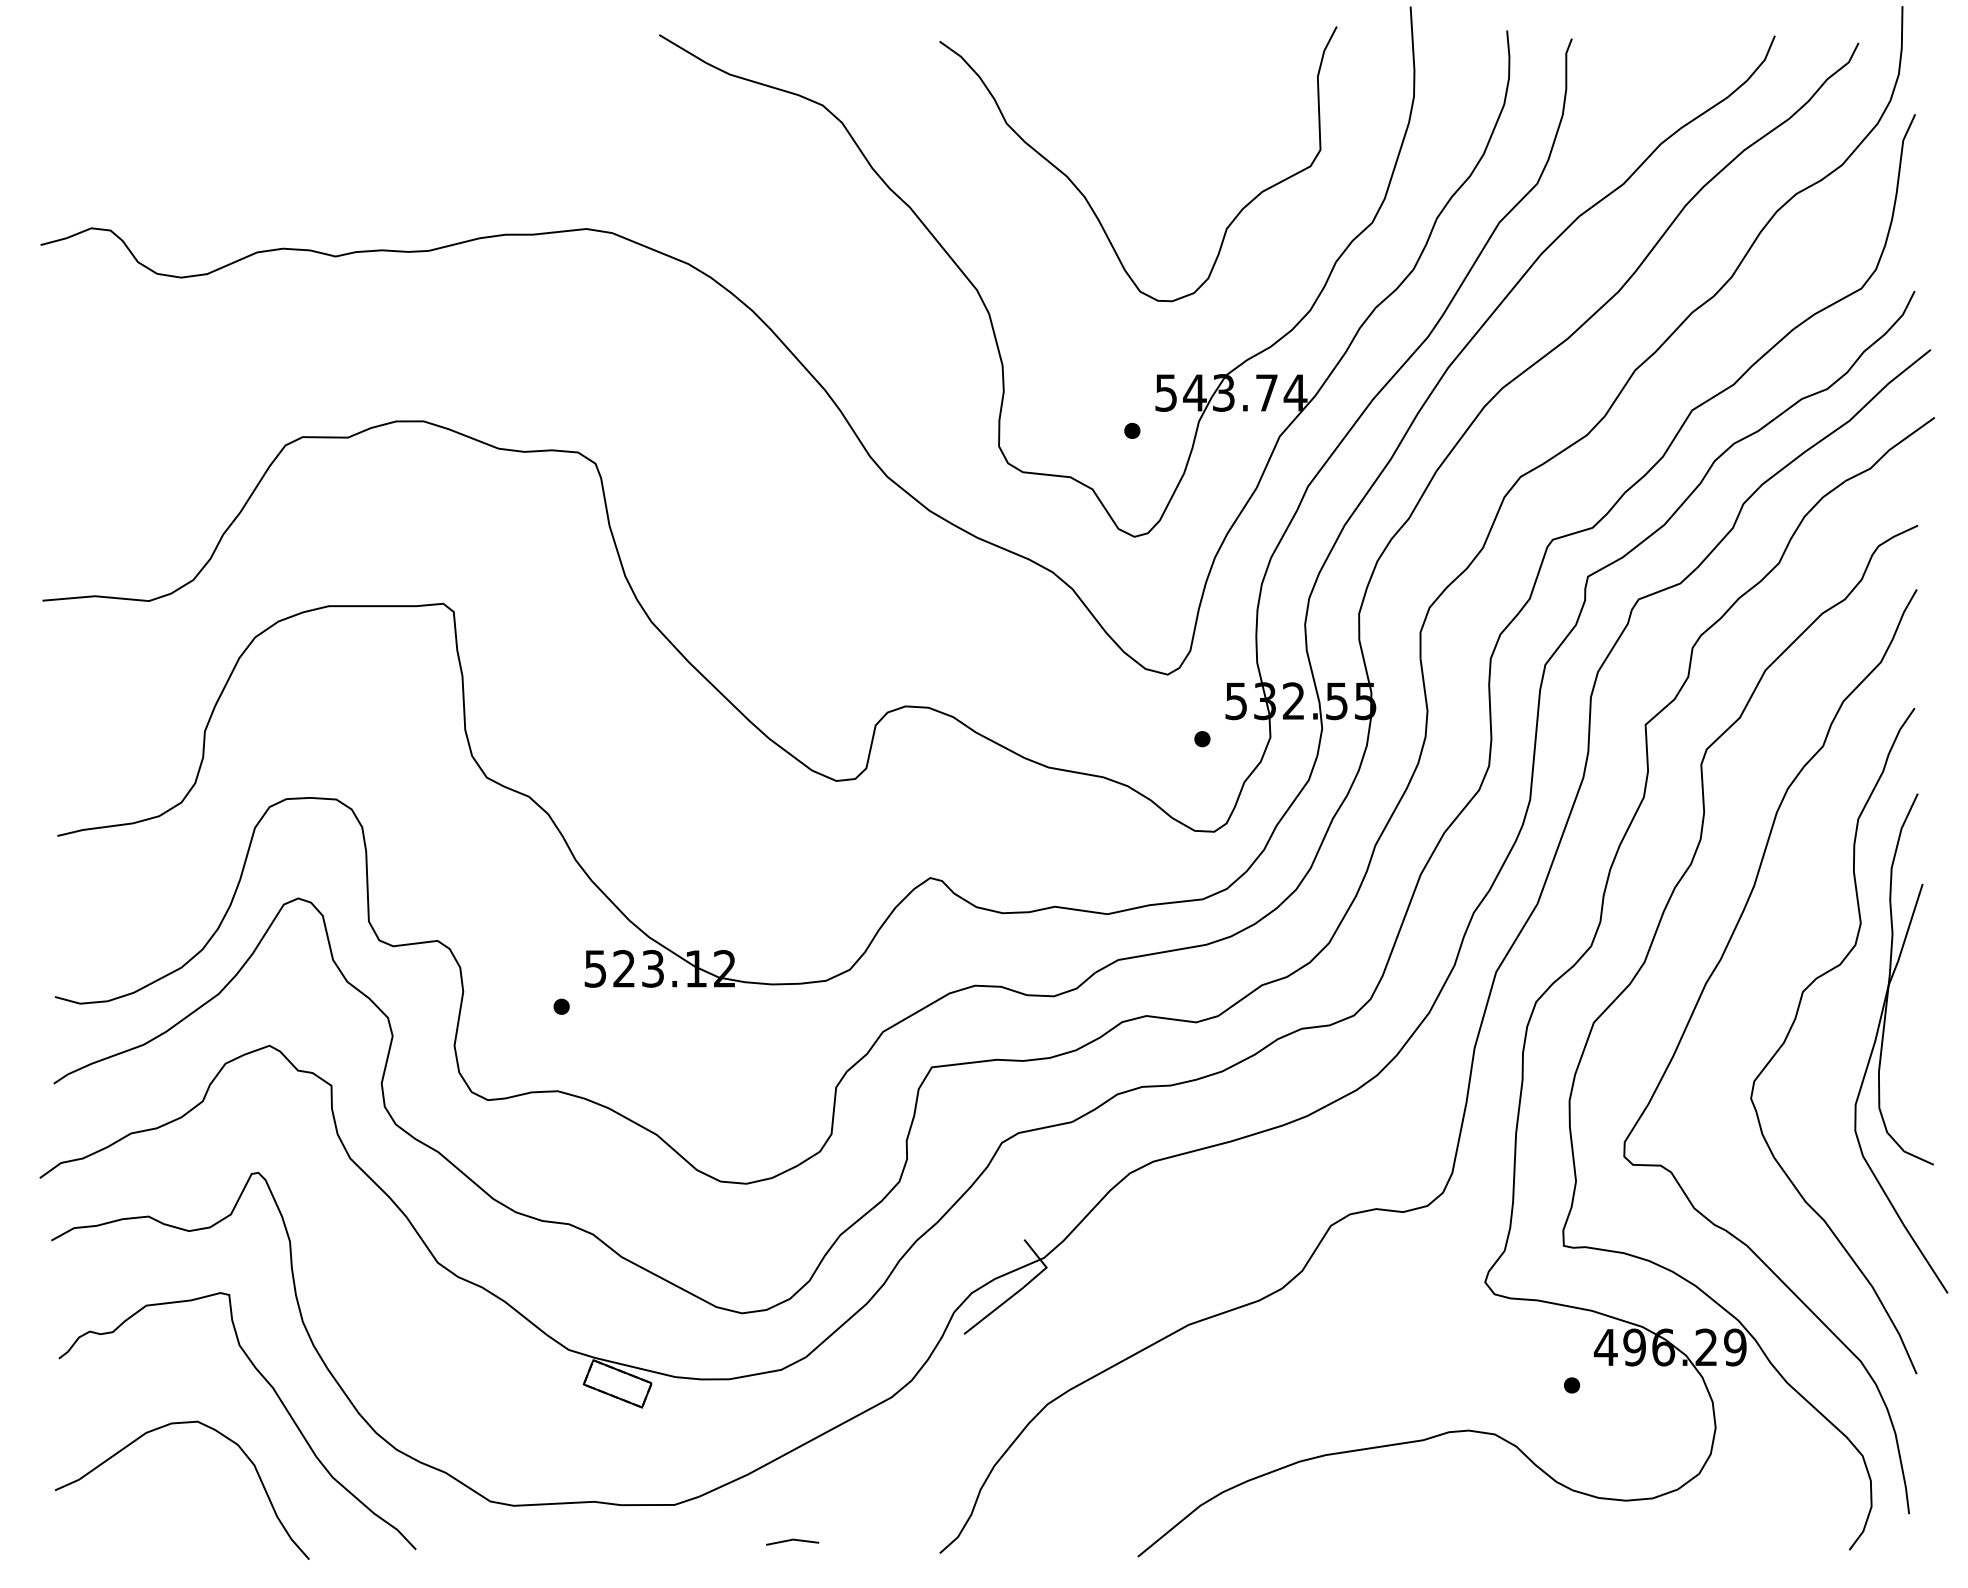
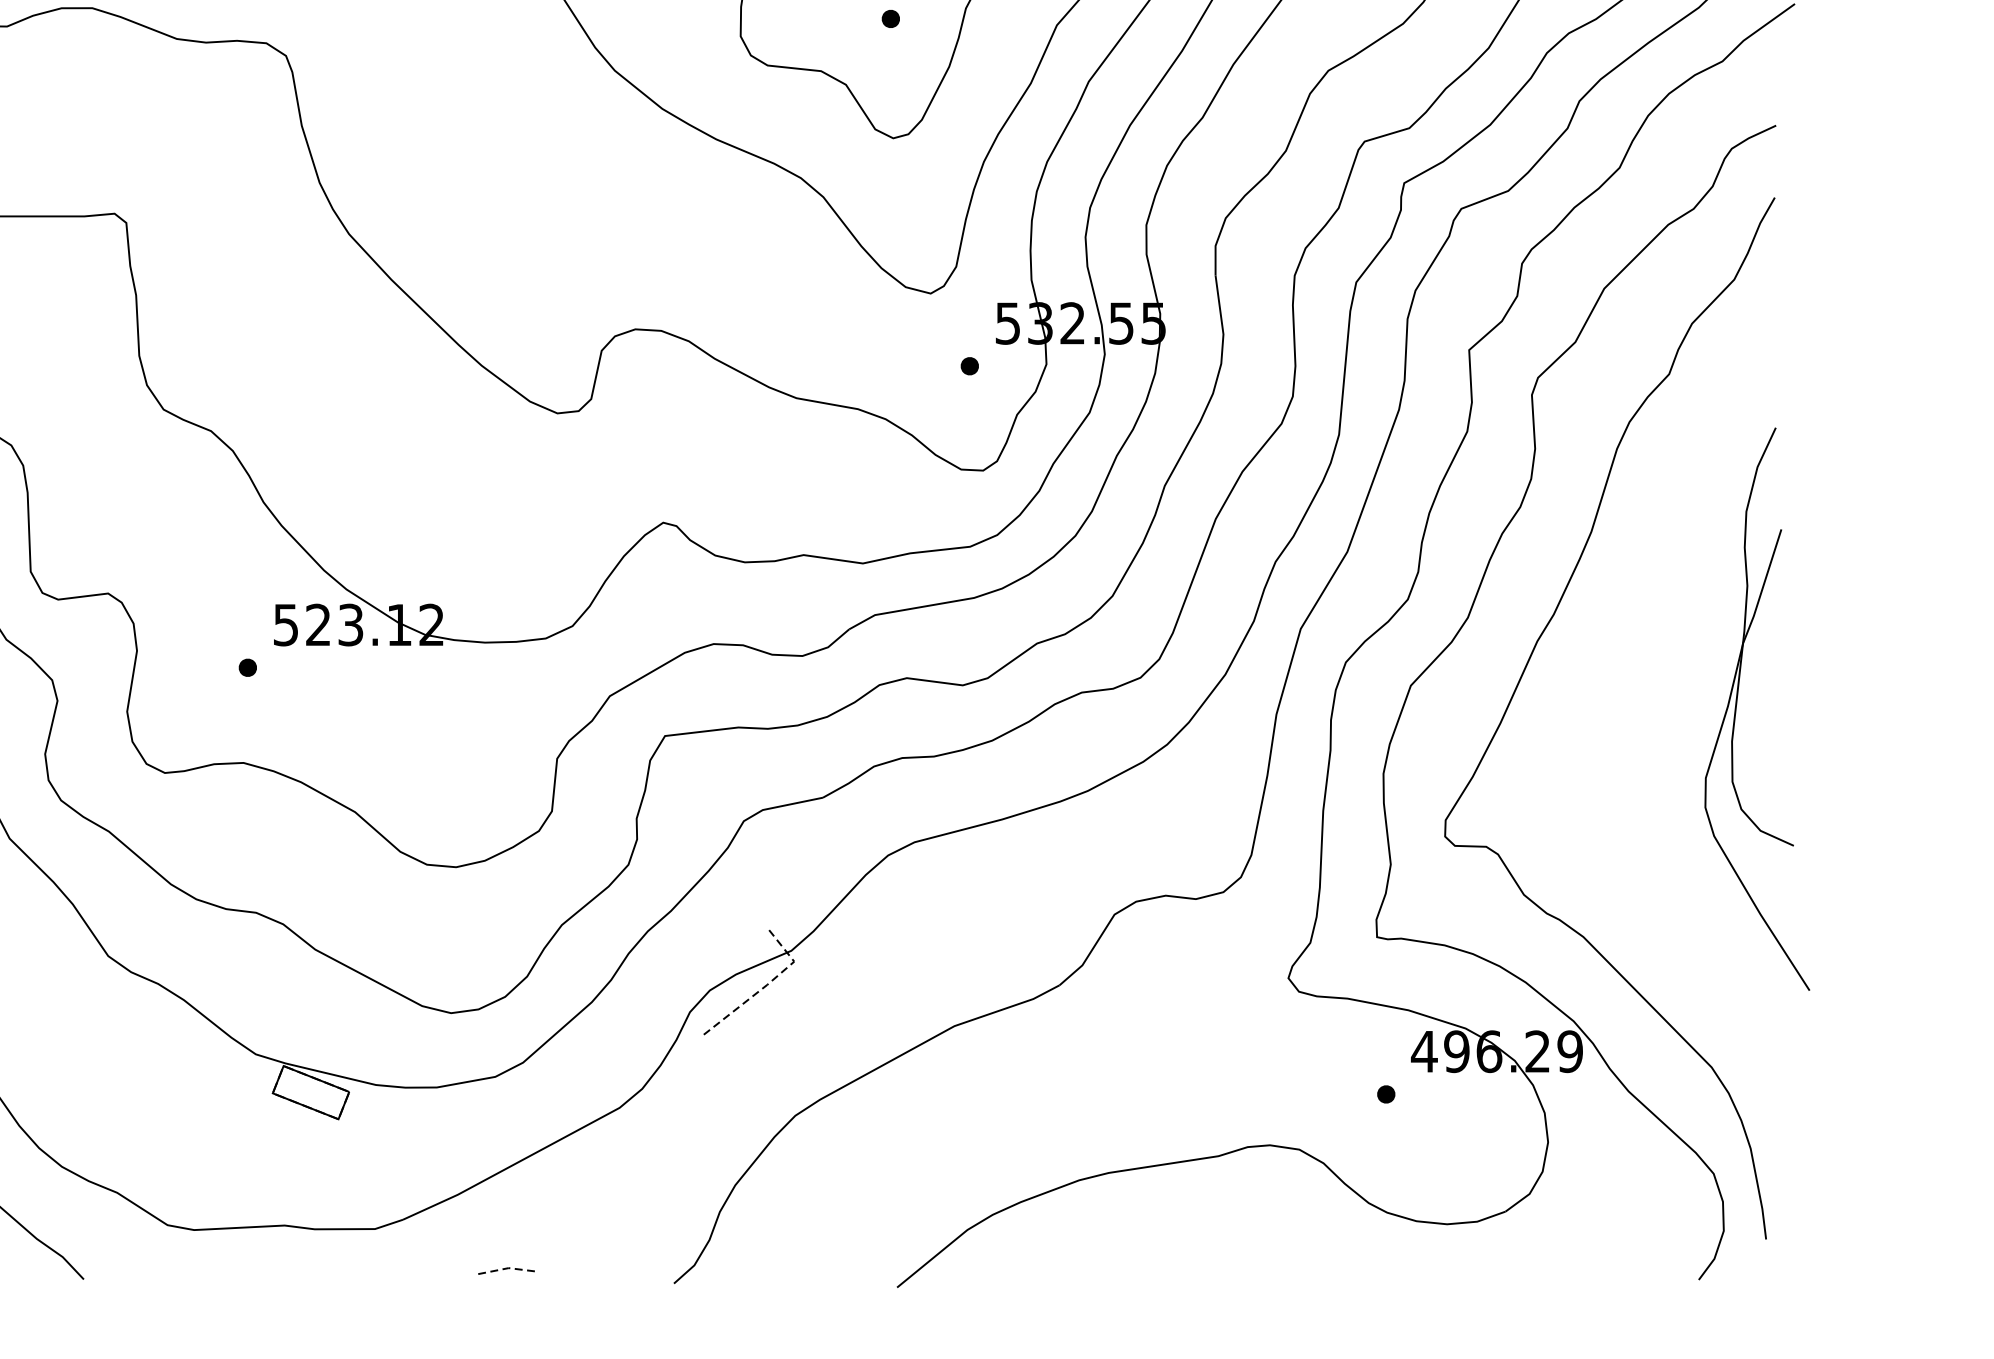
curve: (1795, 1021) -> (1638, 684), removed
line: (1020, 1290) -> (764, 987), solid -> dashed
line: (793, 1539) -> (509, 1267), solid -> dashed

